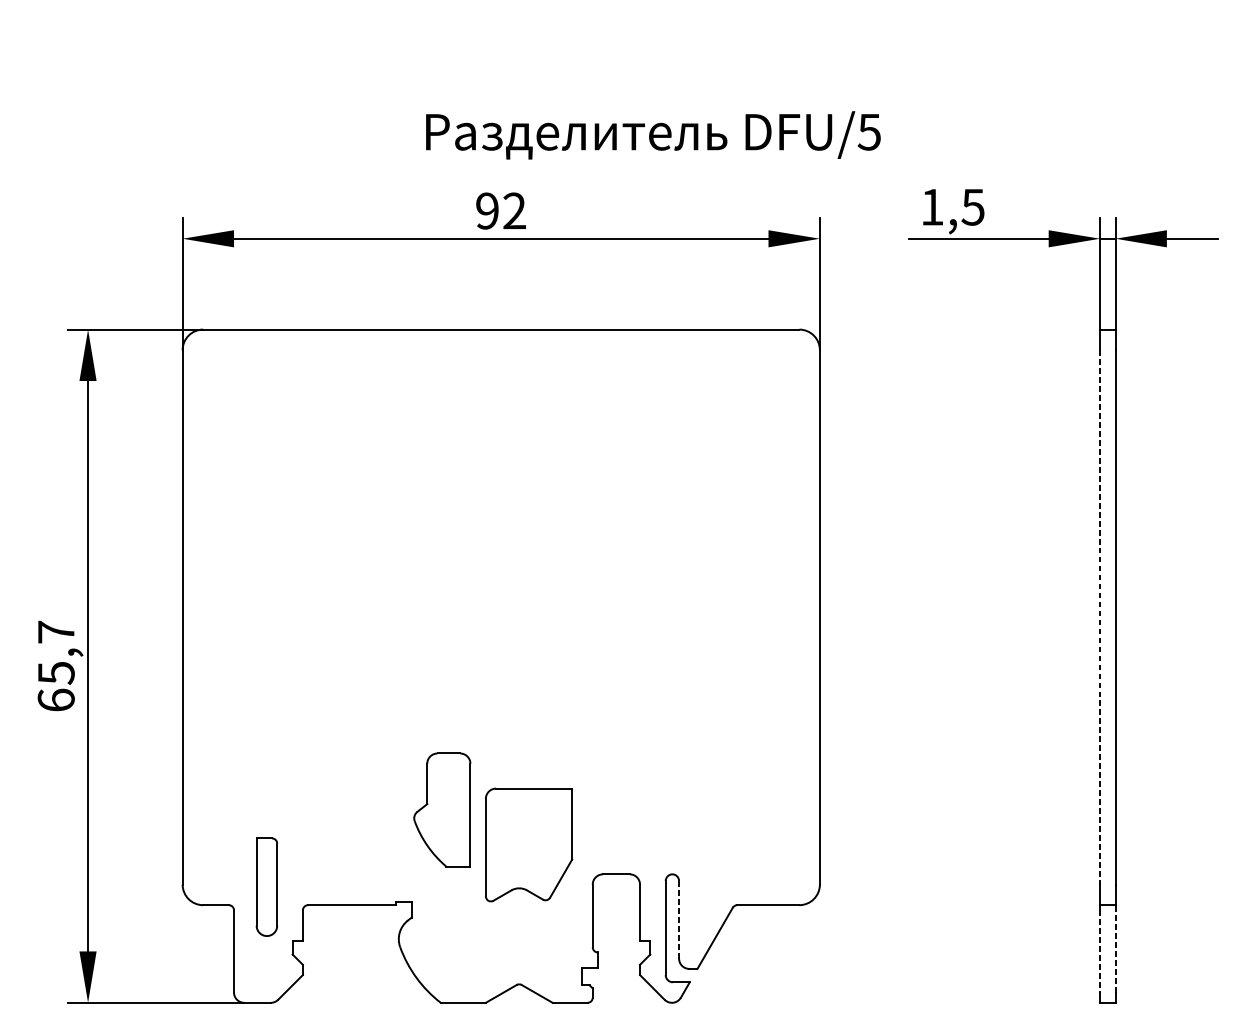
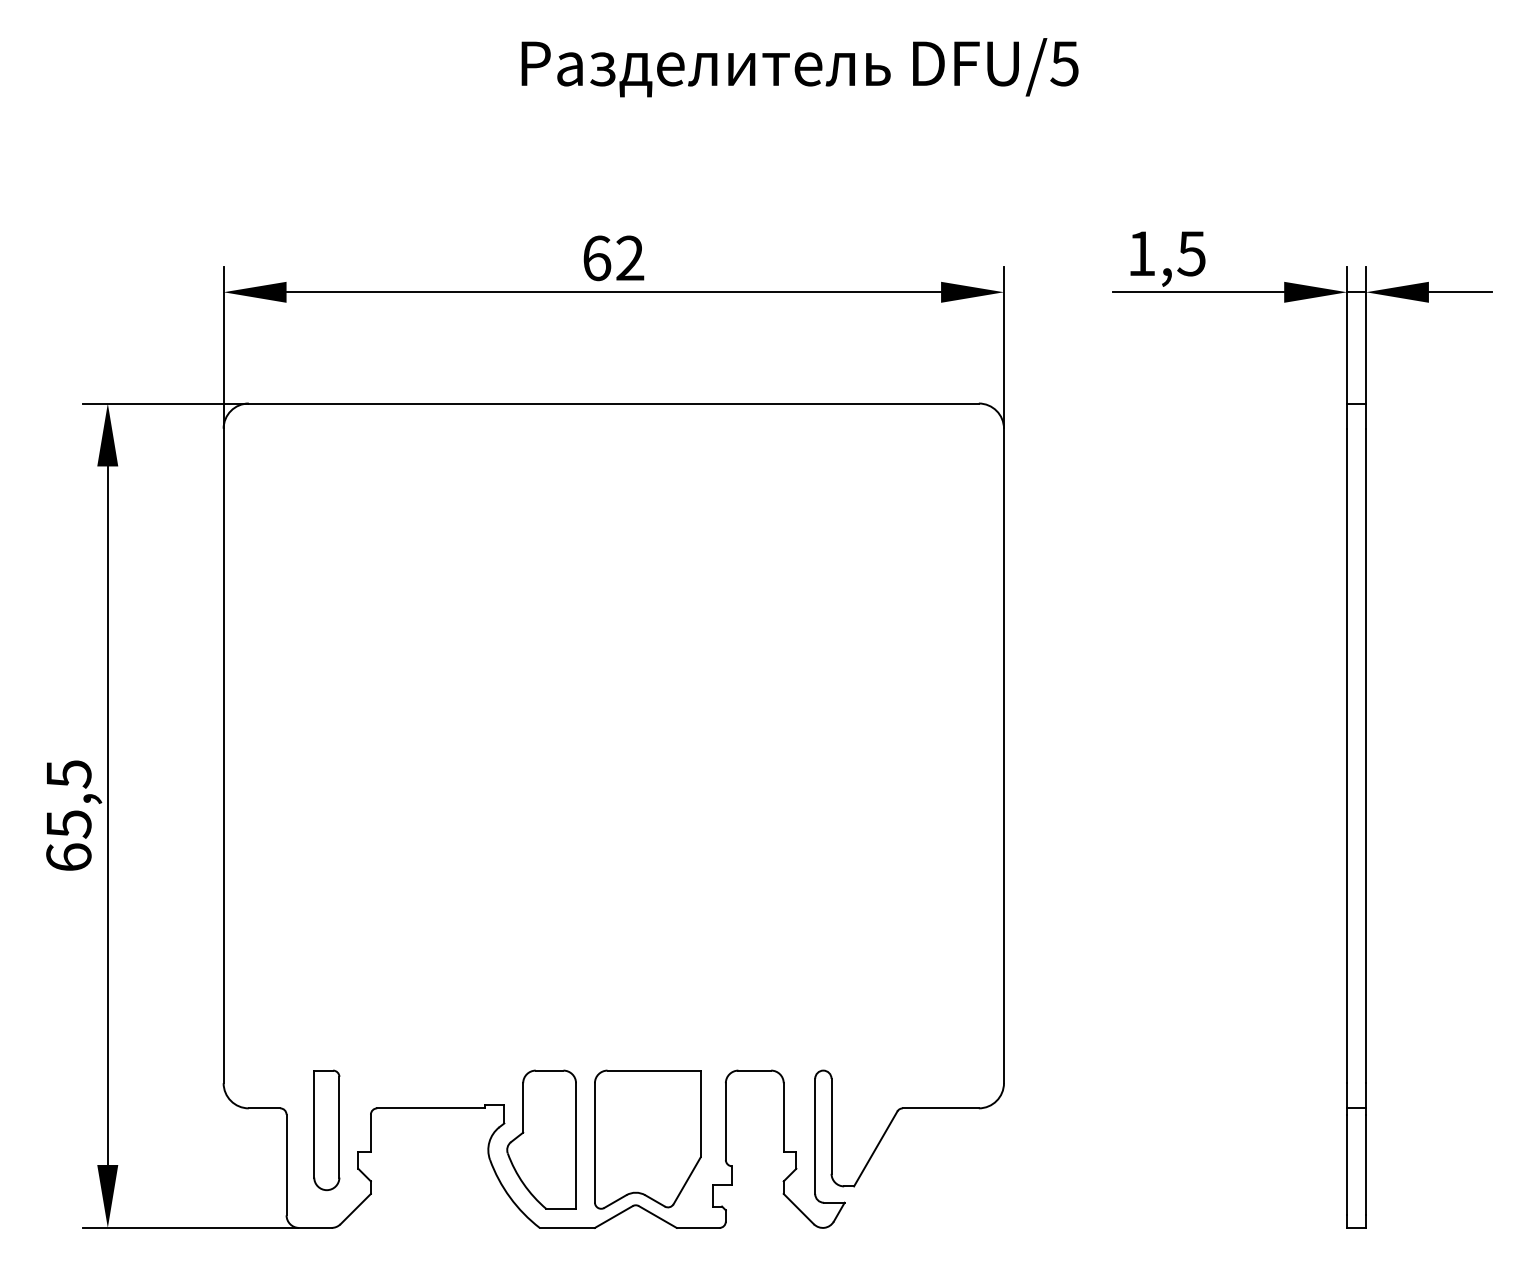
text: (652, 135) -> (799, 67), moved
text: (487, 211) -> (597, 258), 92 -> 62
line: (1100, 617) -> (1347, 756), dashed -> solid
text: (56, 632) -> (69, 774), 65,7 -> 65,5
part: (442, 809) -> (541, 1139), moved
part: (528, 844) -> (647, 1139), moved
part: (266, 887) -> (326, 1130), moved
line: (679, 919) -> (831, 1126), dashed -> solid
line: (1100, 951) -> (1347, 1165), dashed -> solid
line: (1115, 951) -> (1365, 1164), dashed -> solid

